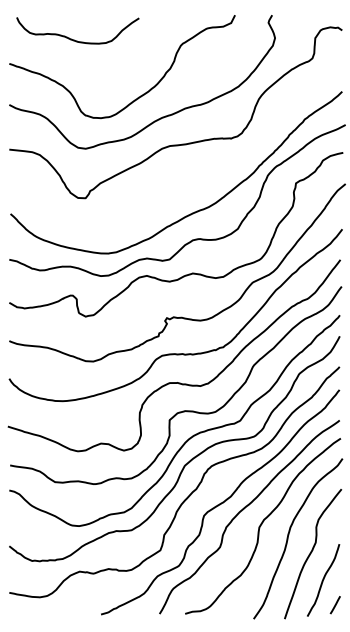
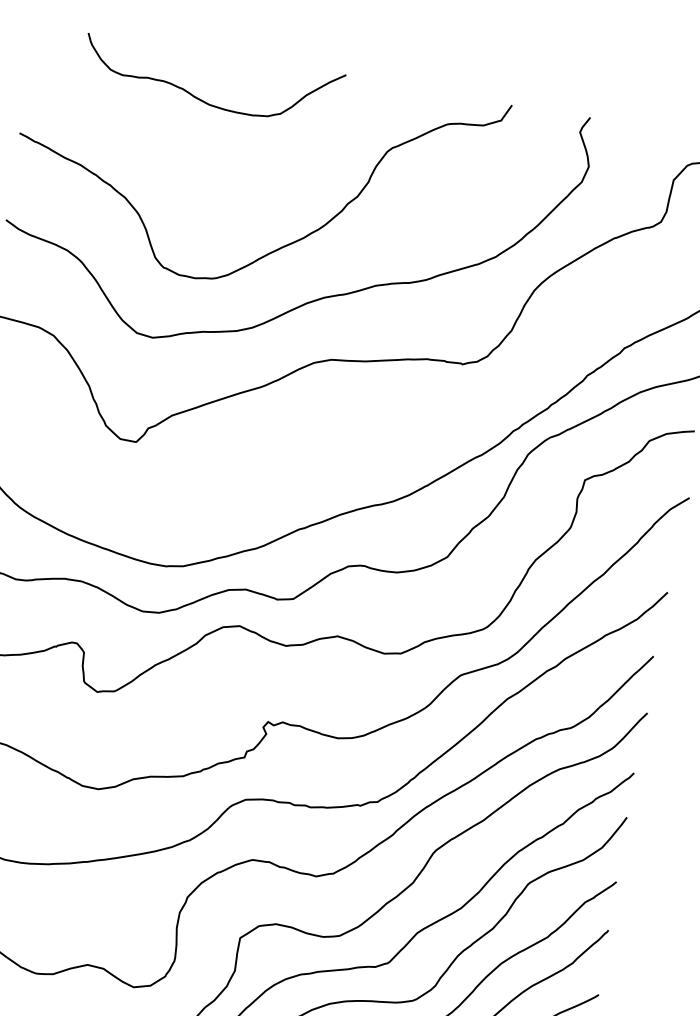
curve: (74, 39) -> (202, 98), moved

